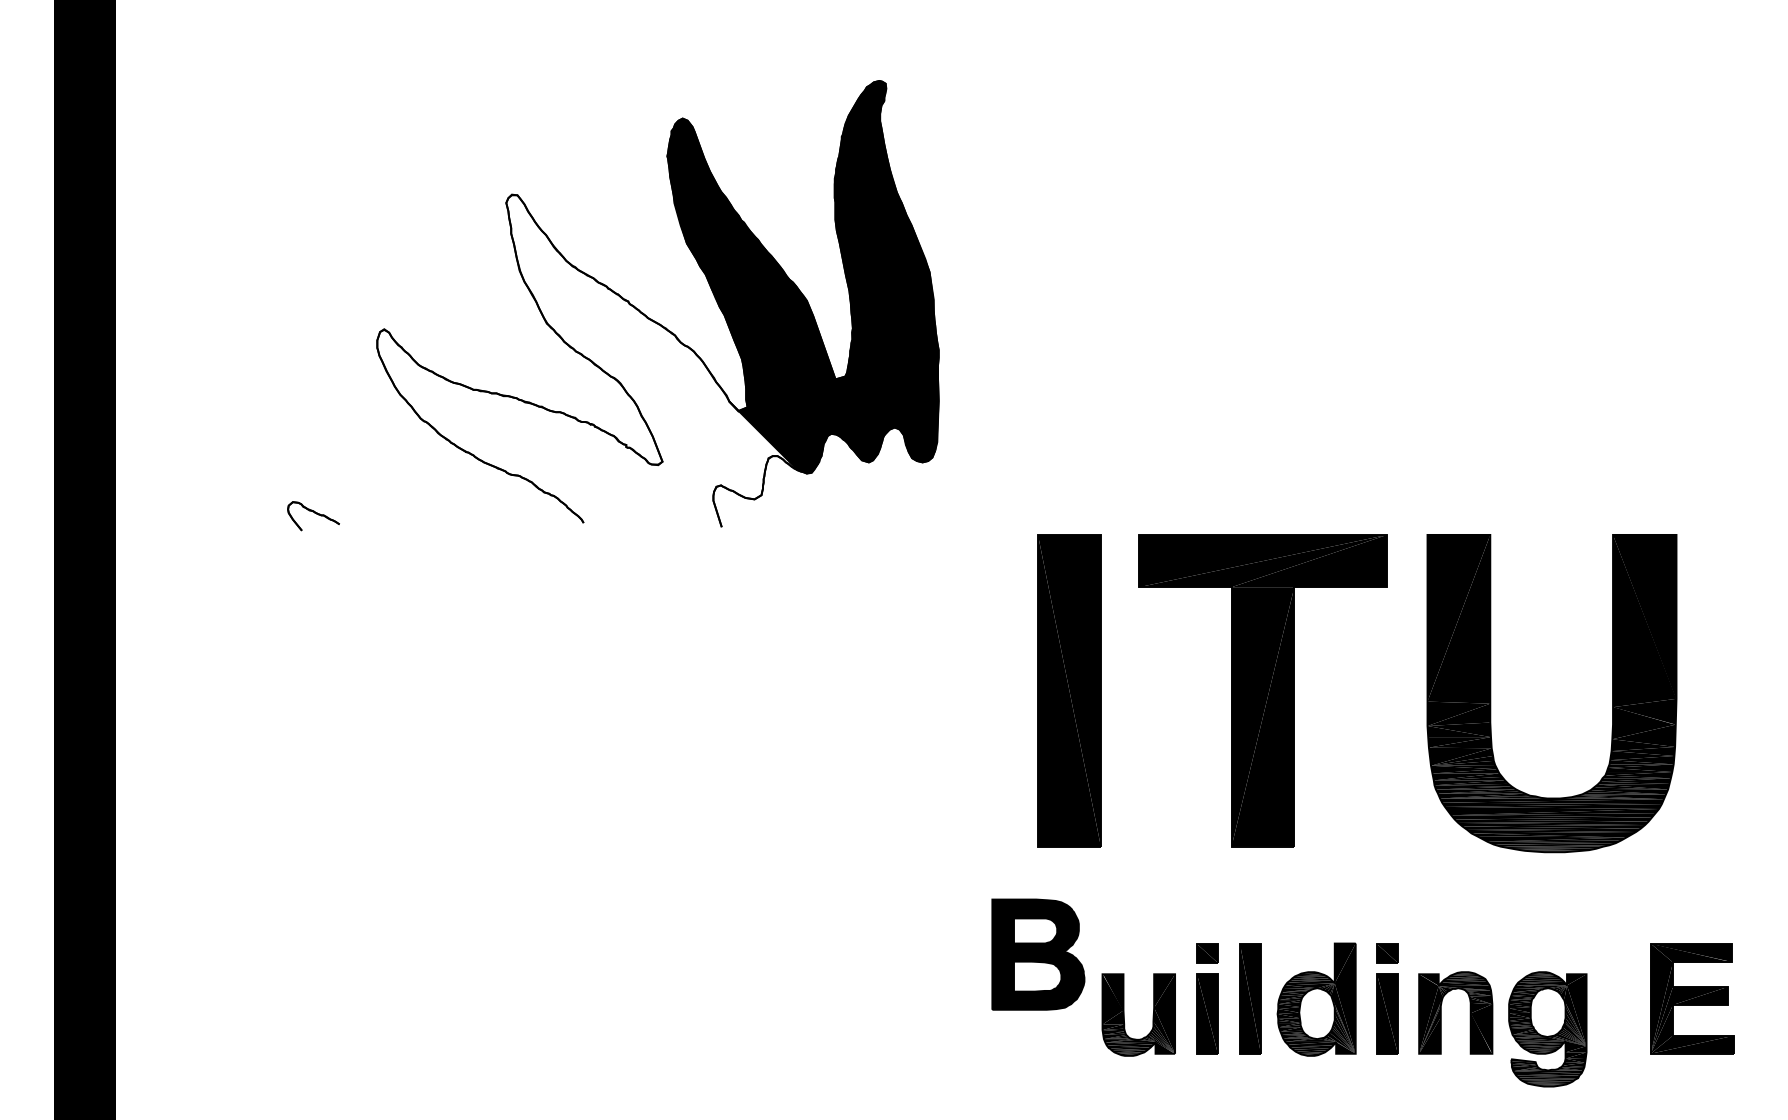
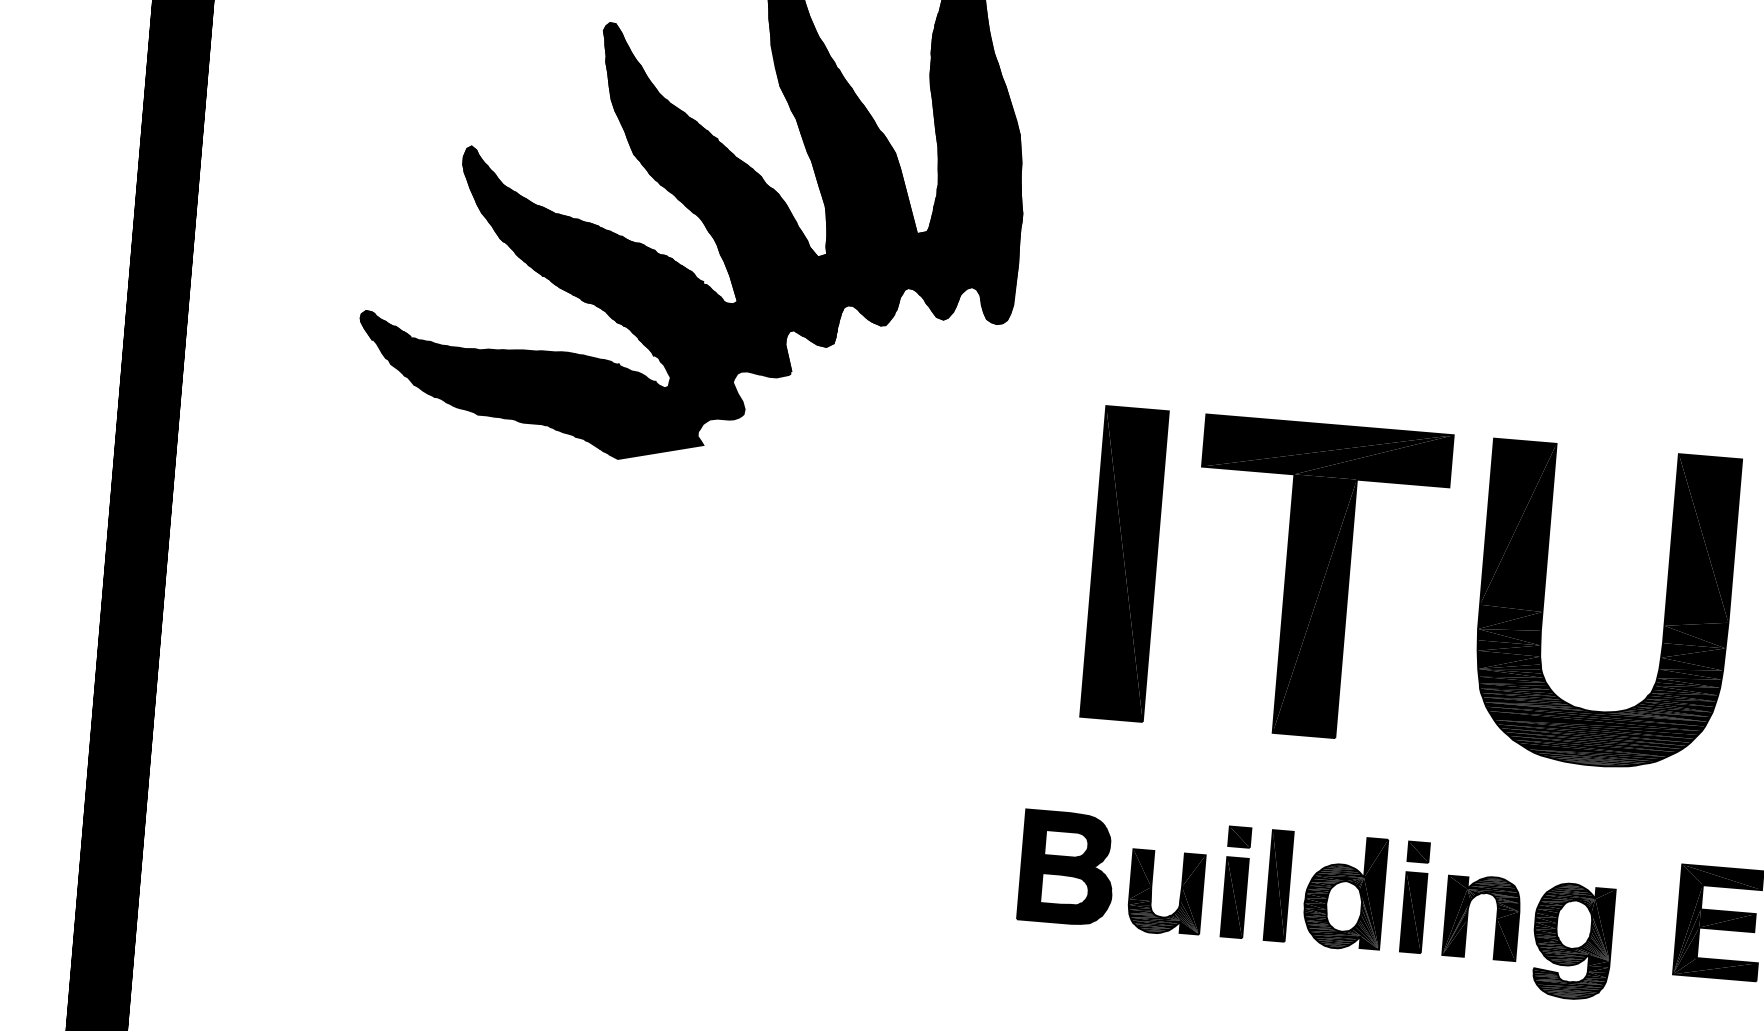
fill: (542, 412) -> (622, 242), added
part: (1038, 954) -> (1067, 868), moved

